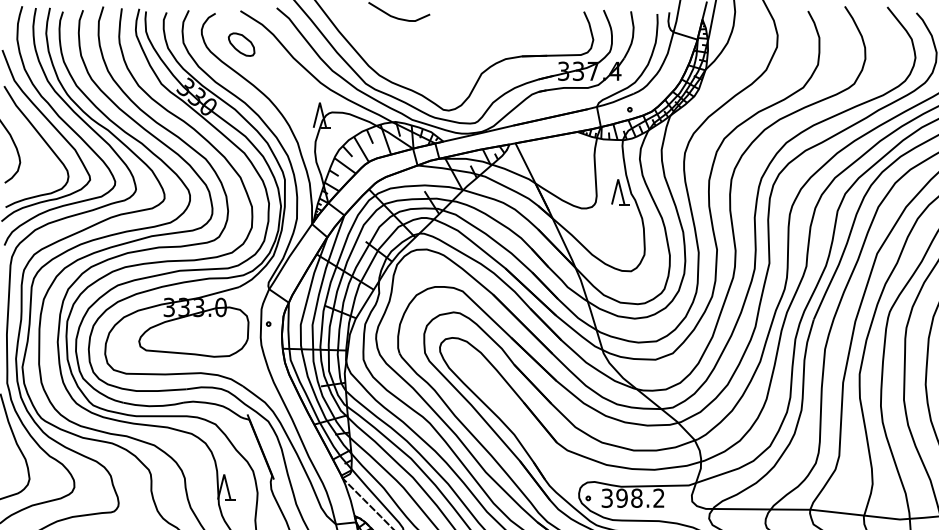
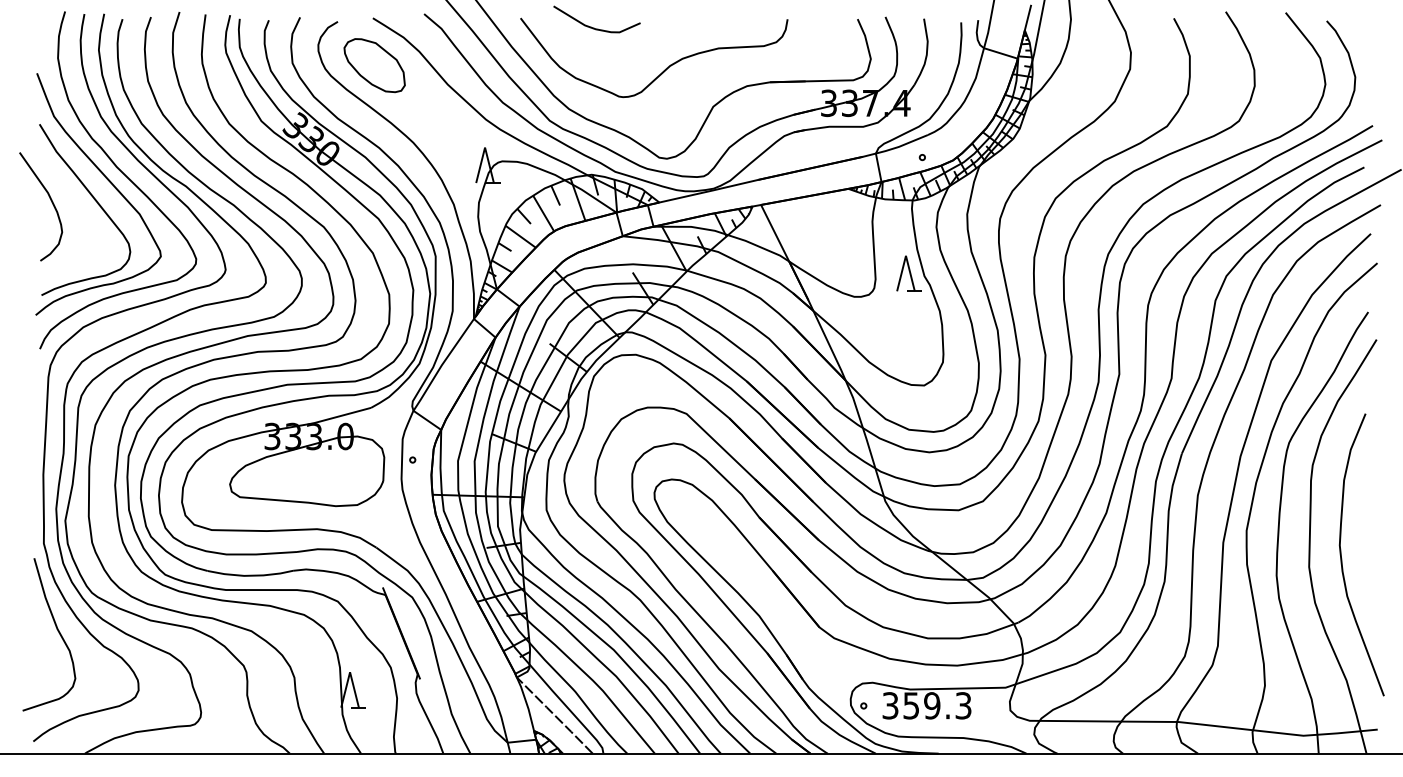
part: (241, 44) -> (374, 65), size x1.67
curve: (447, 46) -> (665, 68), added
text: (640, 498) -> (937, 705), 398.2 -> 359.3

